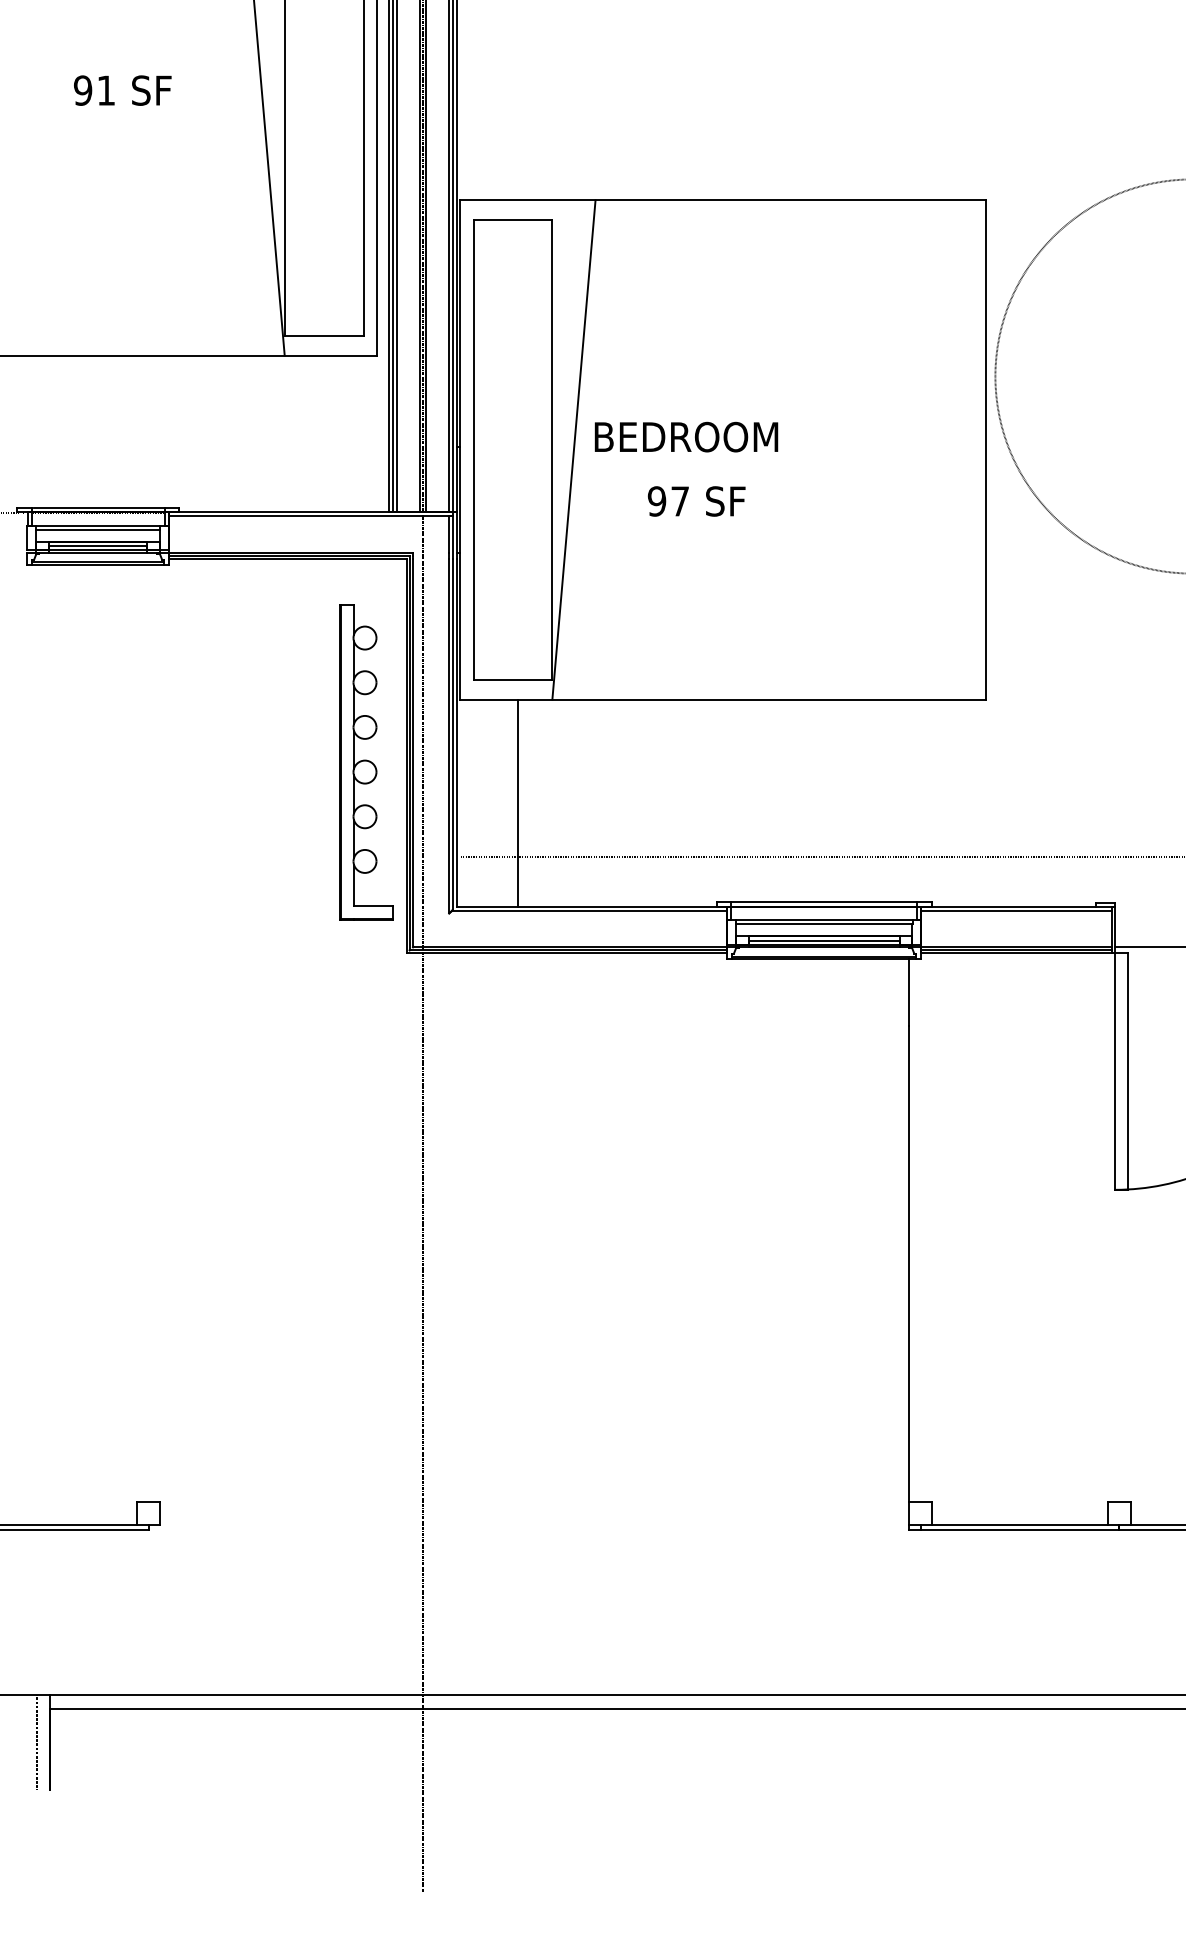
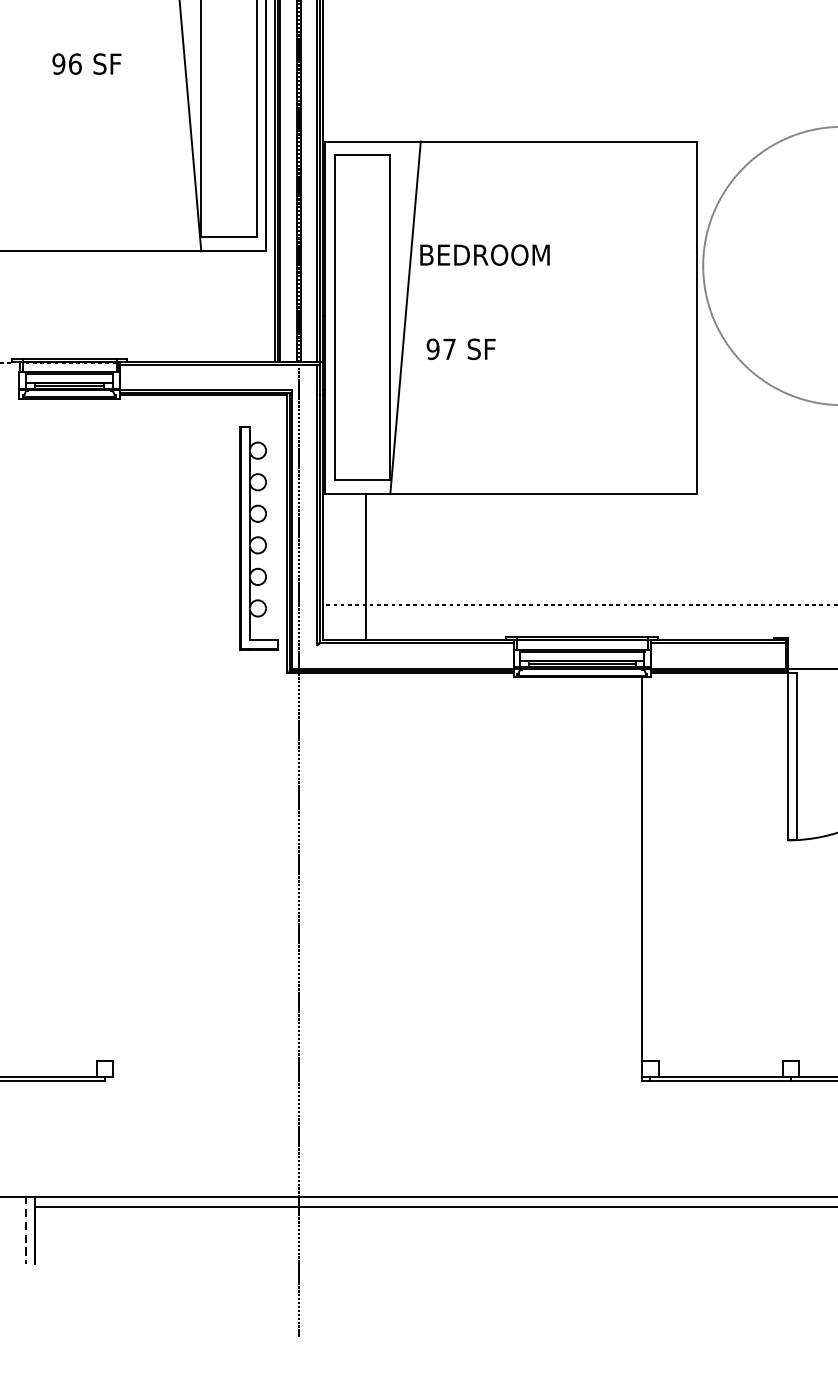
text: (106, 90) -> (75, 64), 91 -> 96
text: (686, 436) -> (485, 254), moved
text: (696, 501) -> (461, 349), moved

